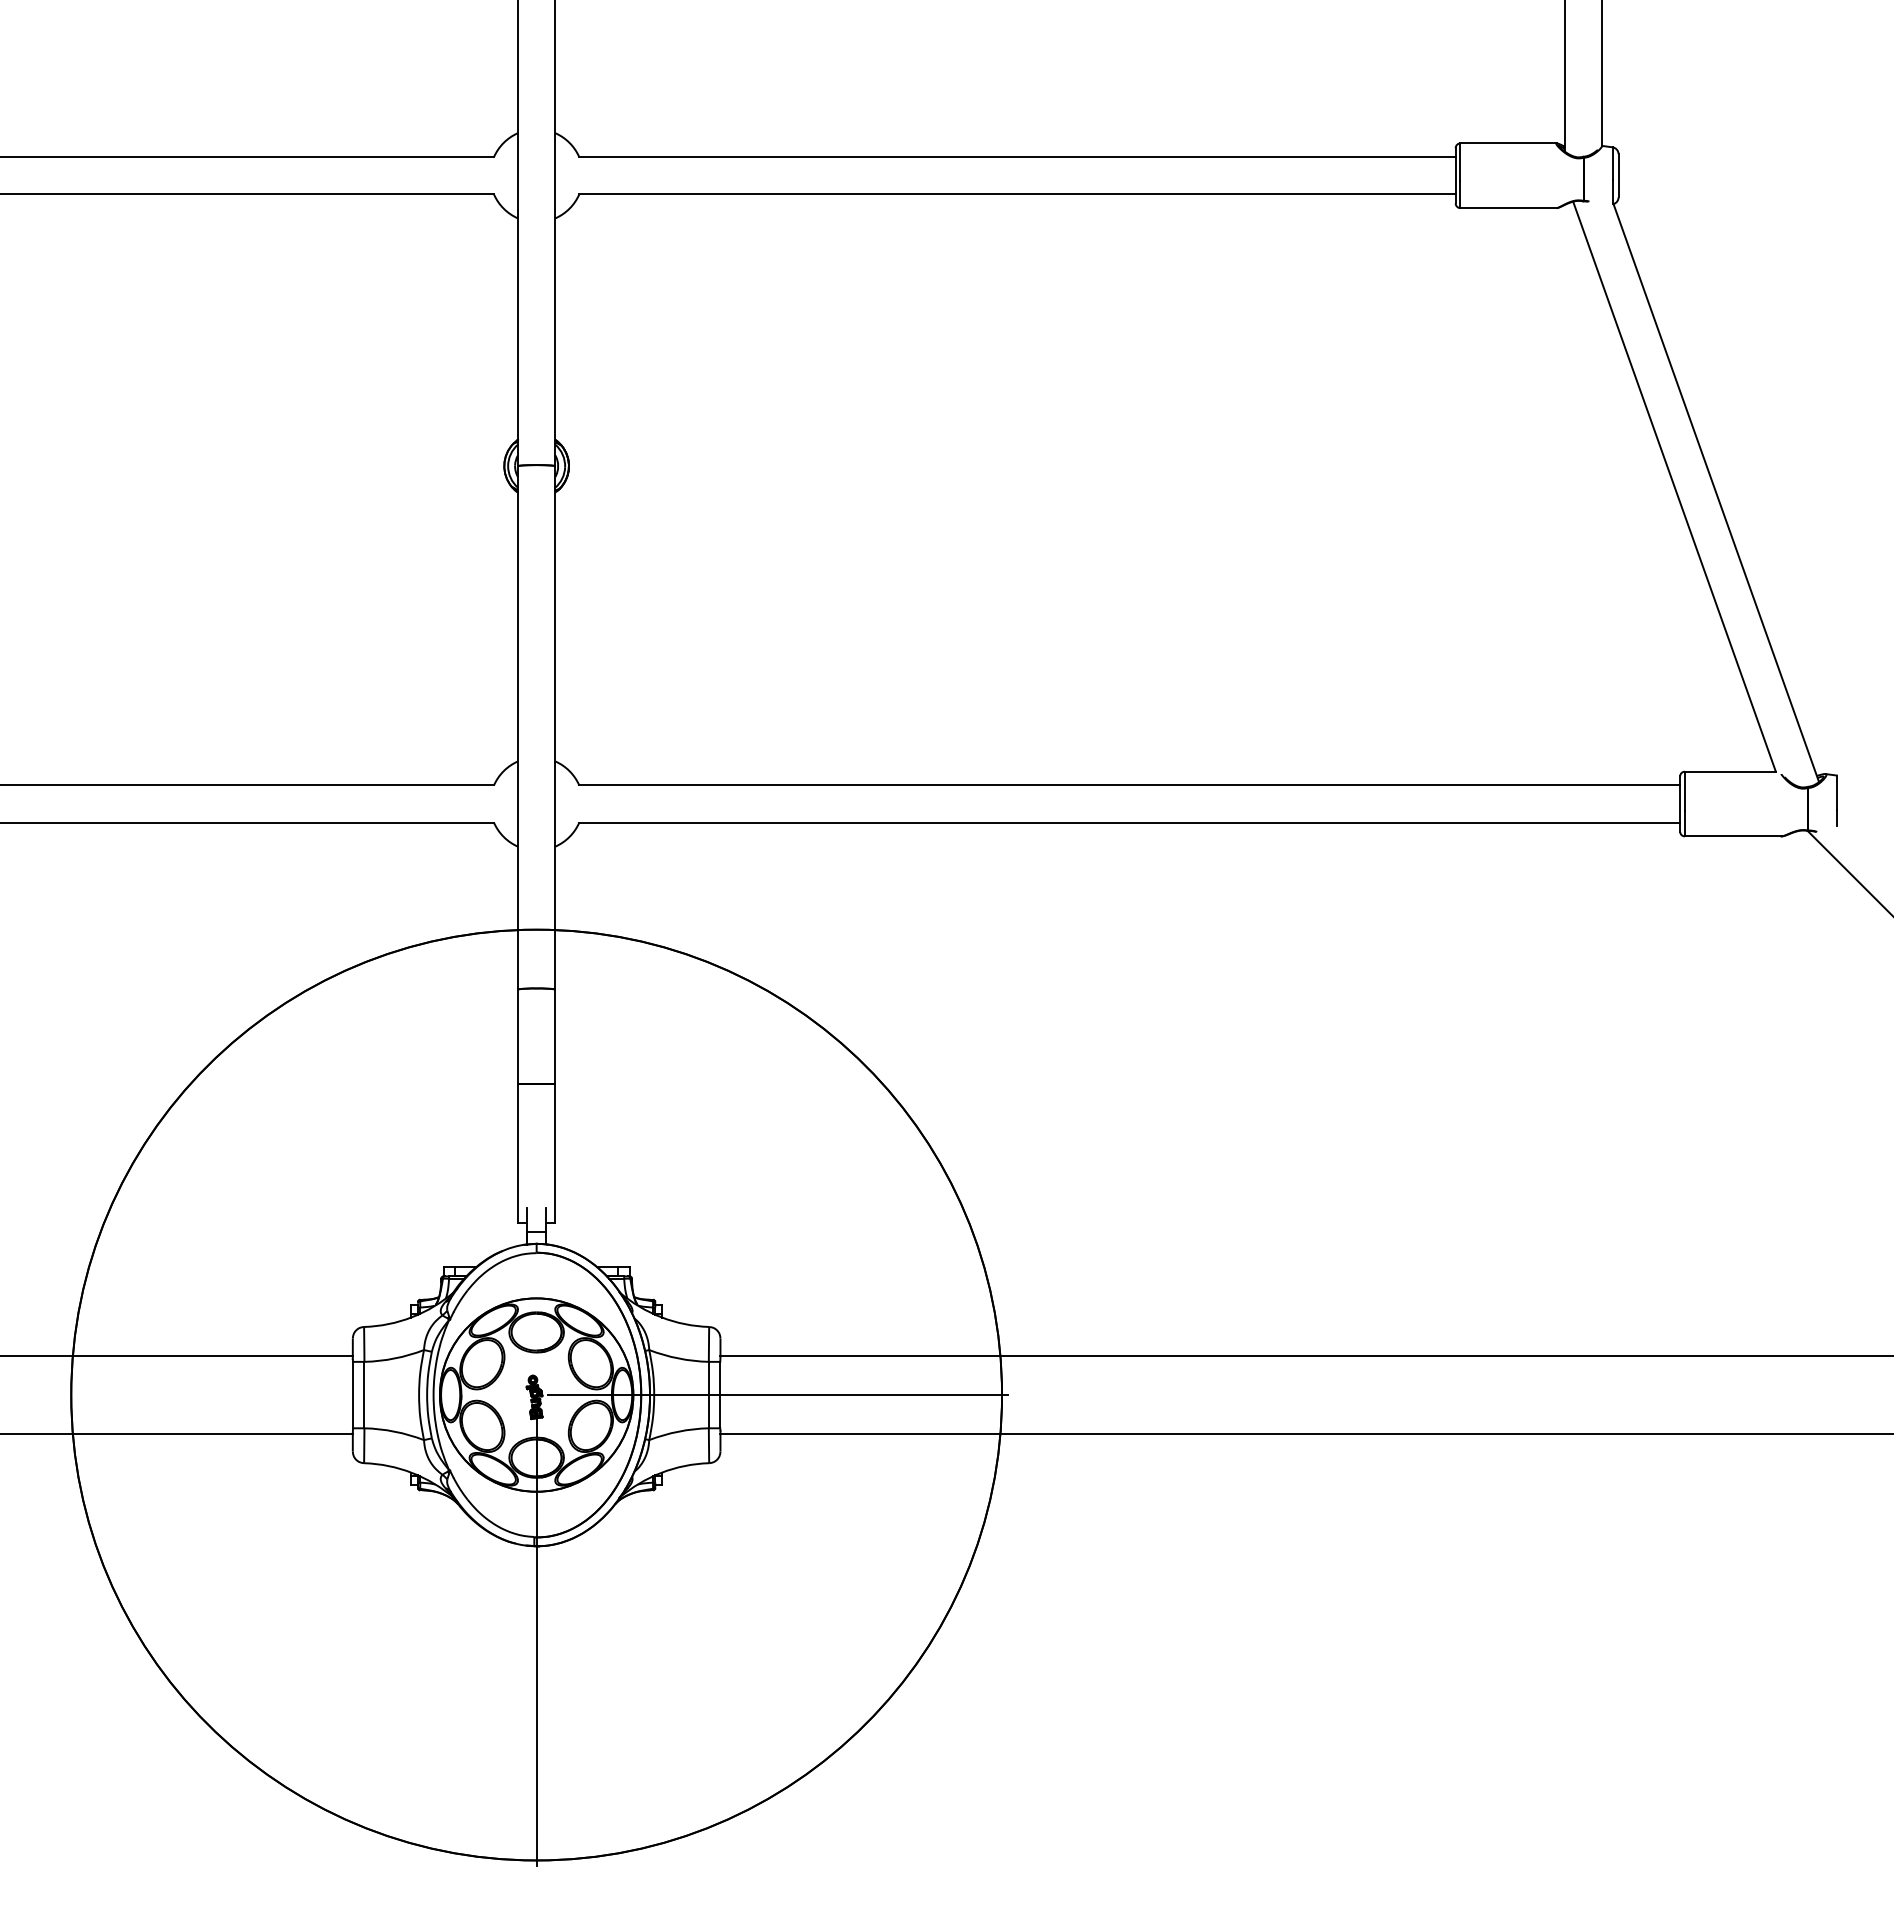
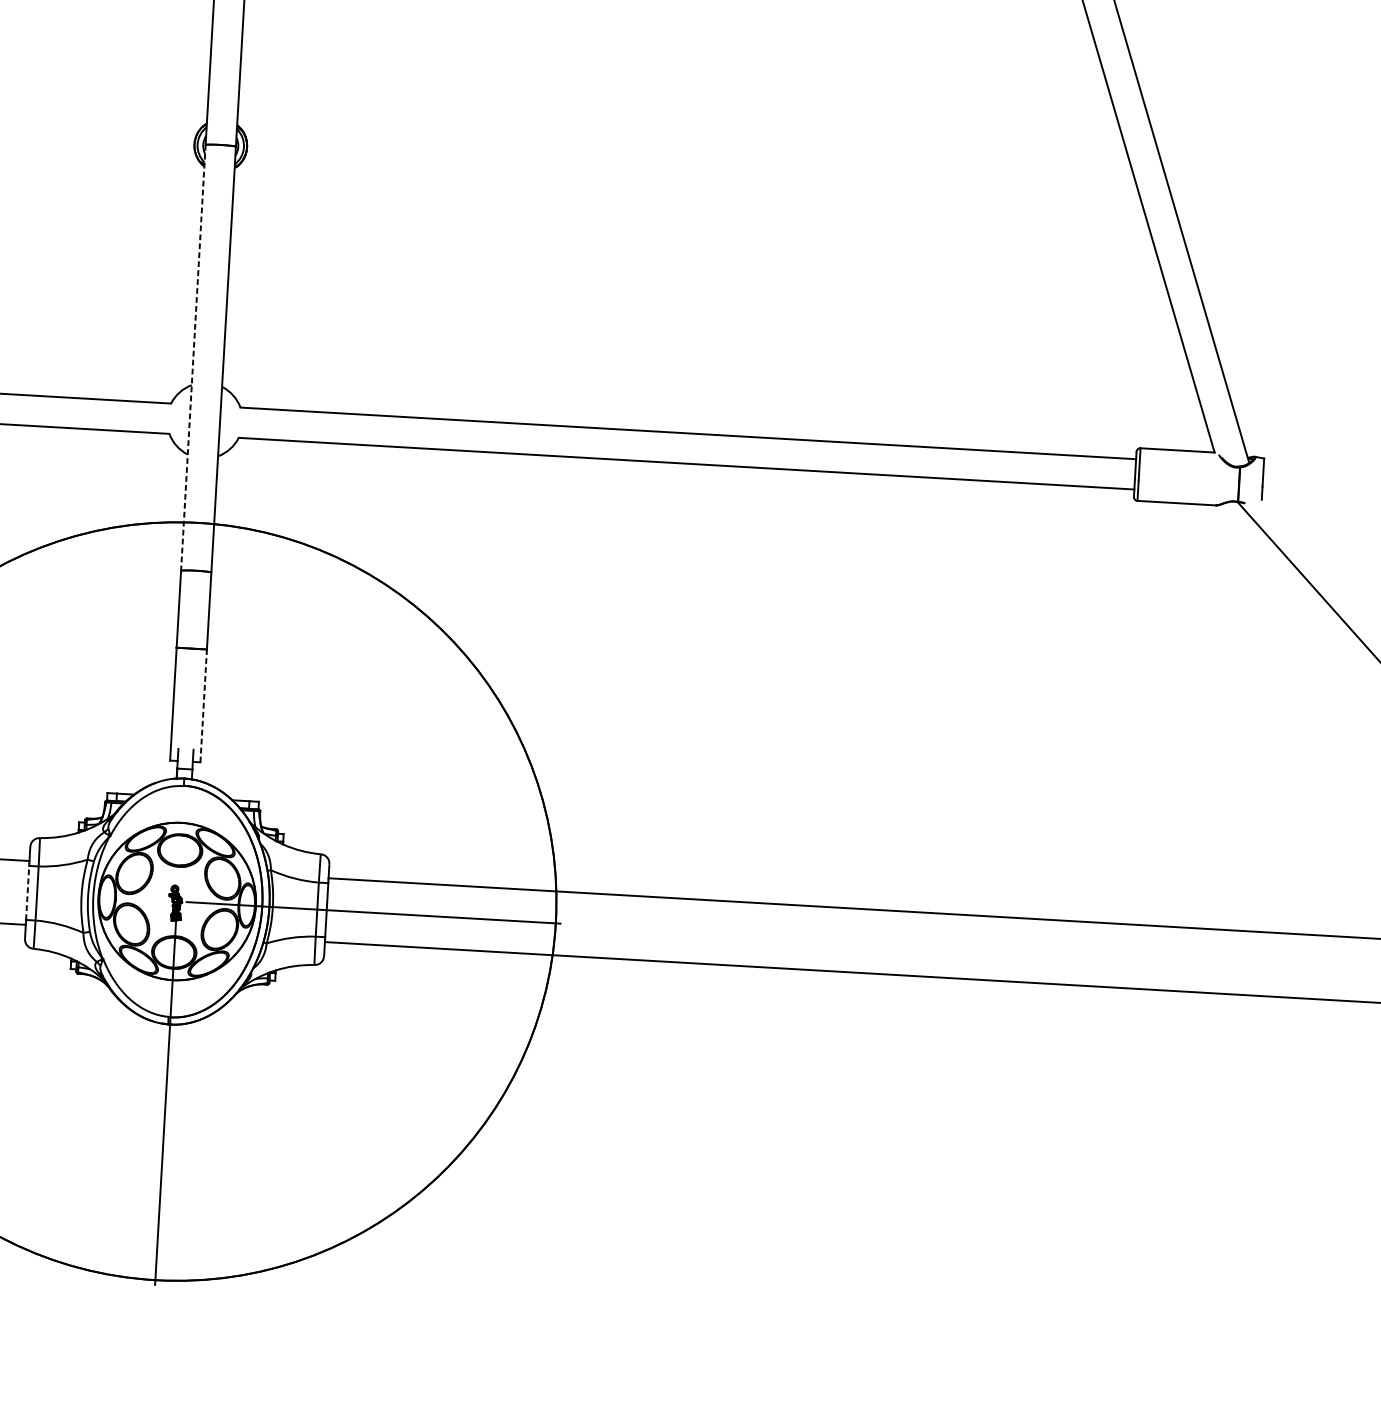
line: (518, 727) -> (193, 357), solid -> dashed
line: (555, 1153) -> (203, 705), solid -> dashed
line: (352, 1394) -> (27, 892), solid -> dashed

